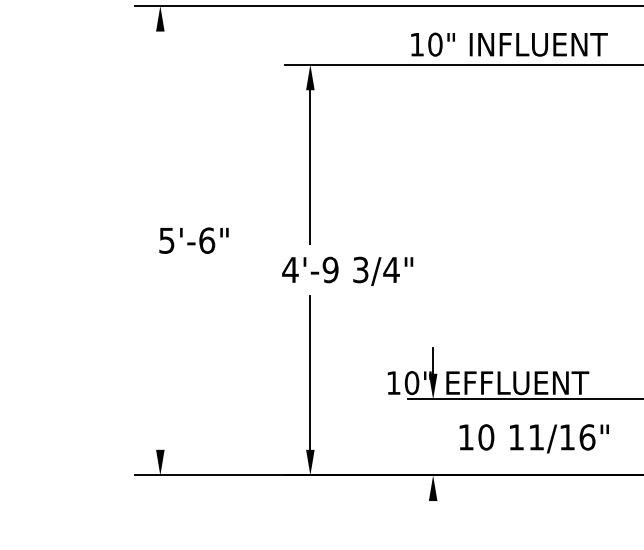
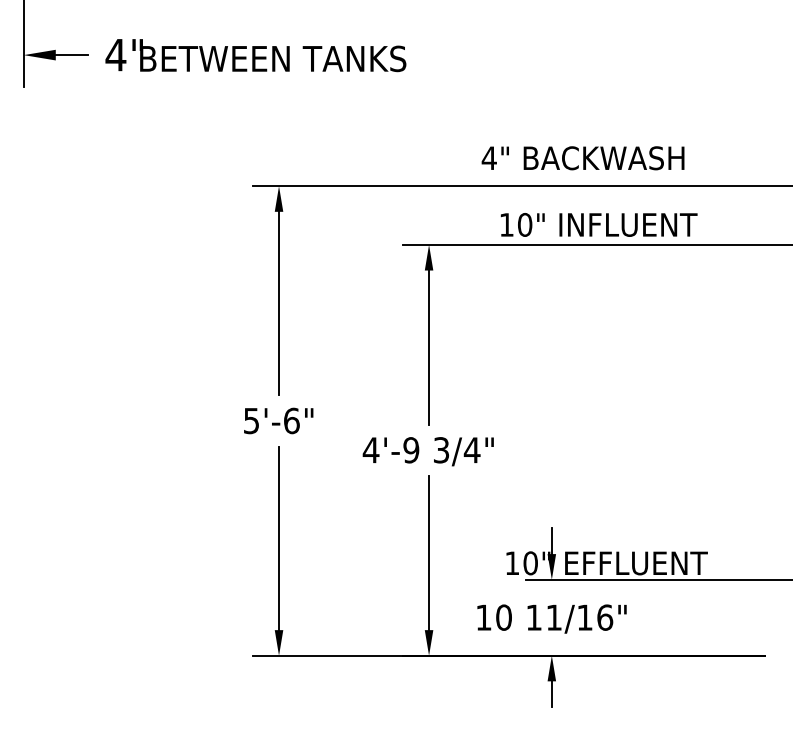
text: (508, 44) -> (598, 224), moved
line: (160, 123) -> (279, 303), added
text: (193, 240) -> (278, 420), moved
text: (346, 271) -> (427, 451), moved
line: (160, 358) -> (279, 538), added
text: (533, 438) -> (551, 618), moved
line: (432, 513) -> (551, 693), added

